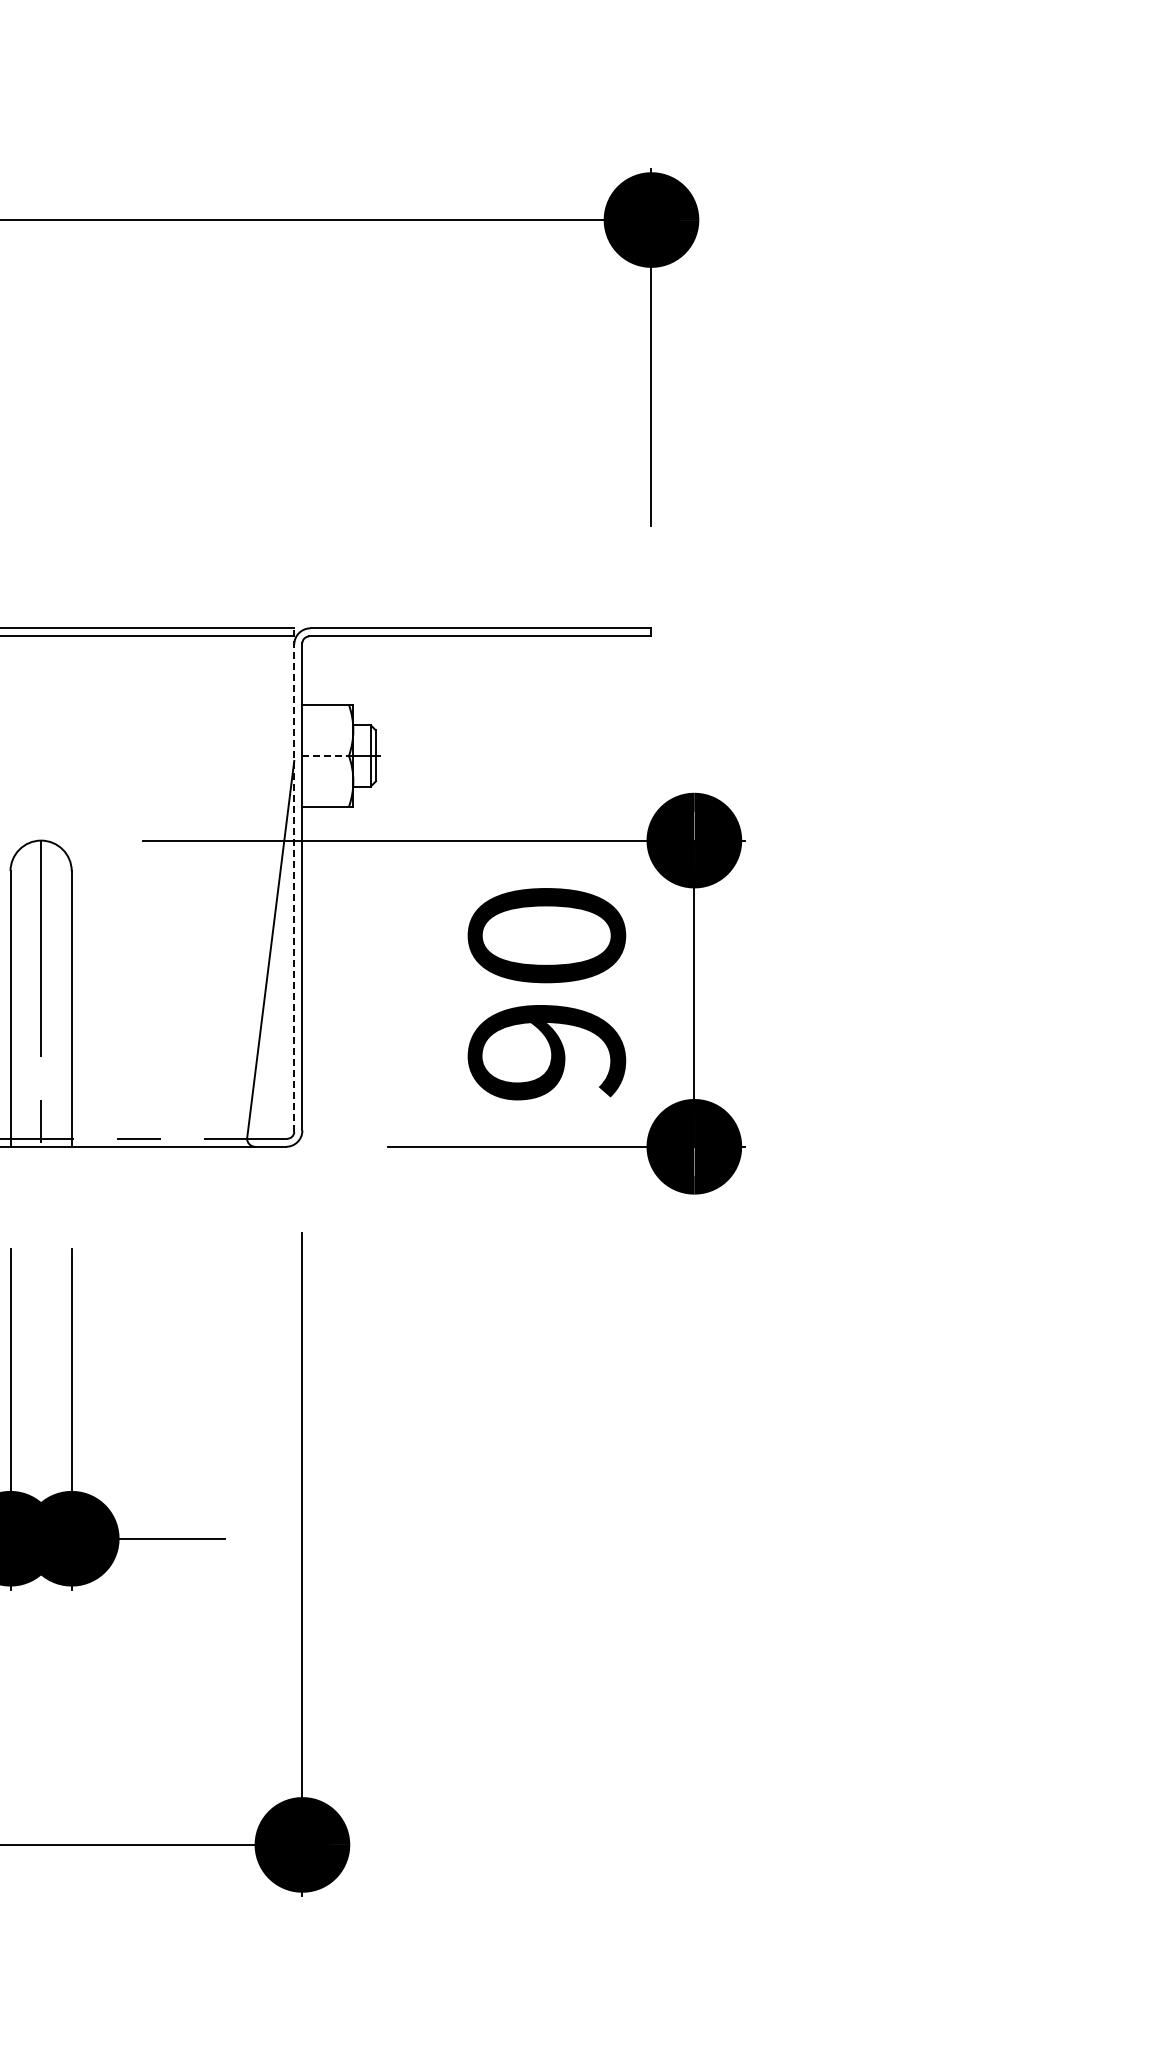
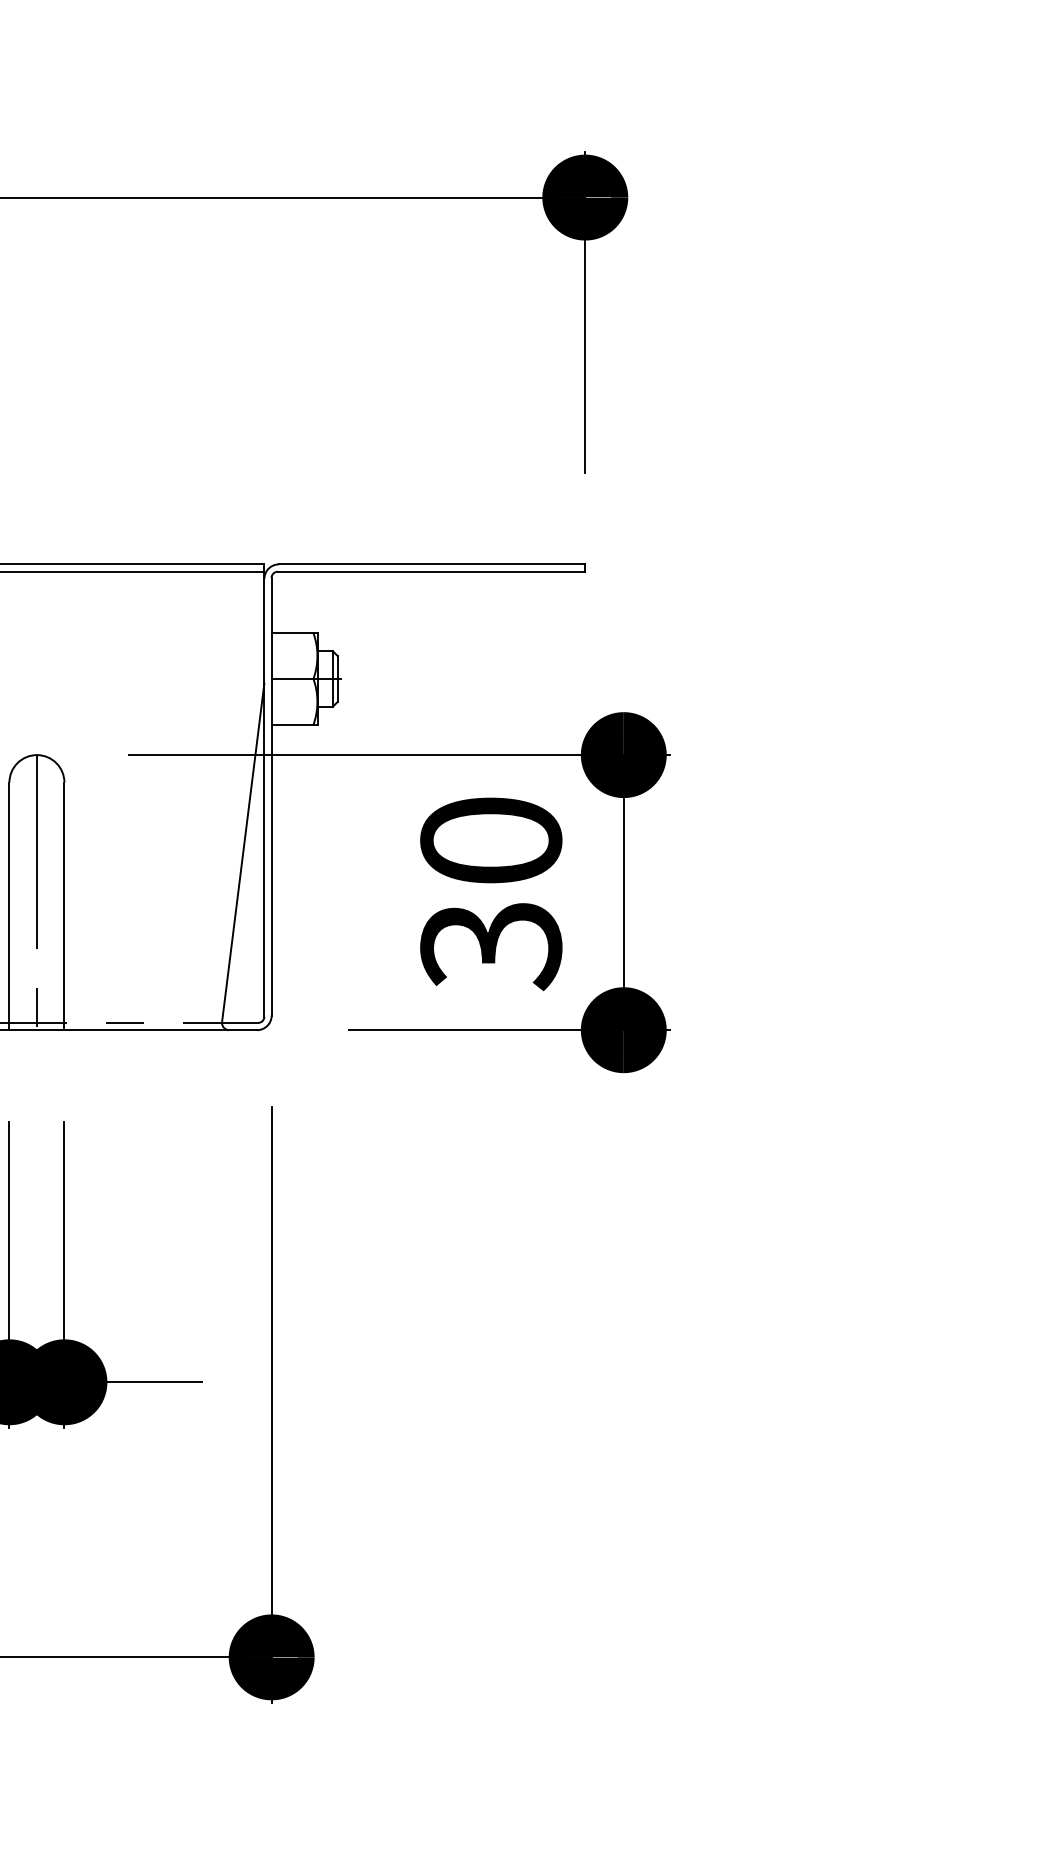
line: (326, 755) -> (293, 678), dashed -> solid
line: (294, 880) -> (264, 790), dashed -> solid
text: (546, 1054) -> (490, 947), 90 -> 30

